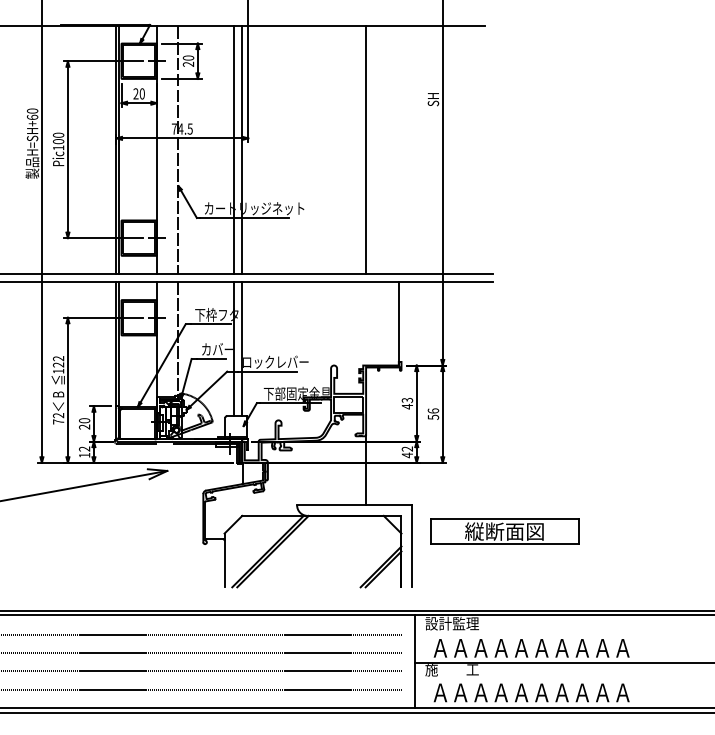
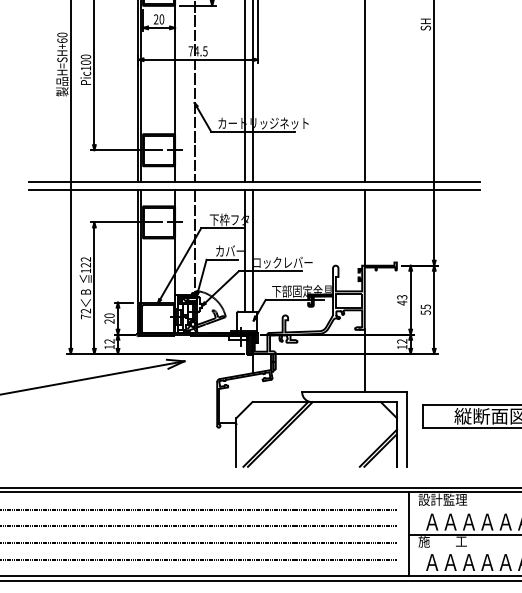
line: (399, 323) -> (365, 227), moved
text: (433, 410) -> (425, 306), 56 -> 55
text: (407, 455) -> (402, 347), 42 -> 12

